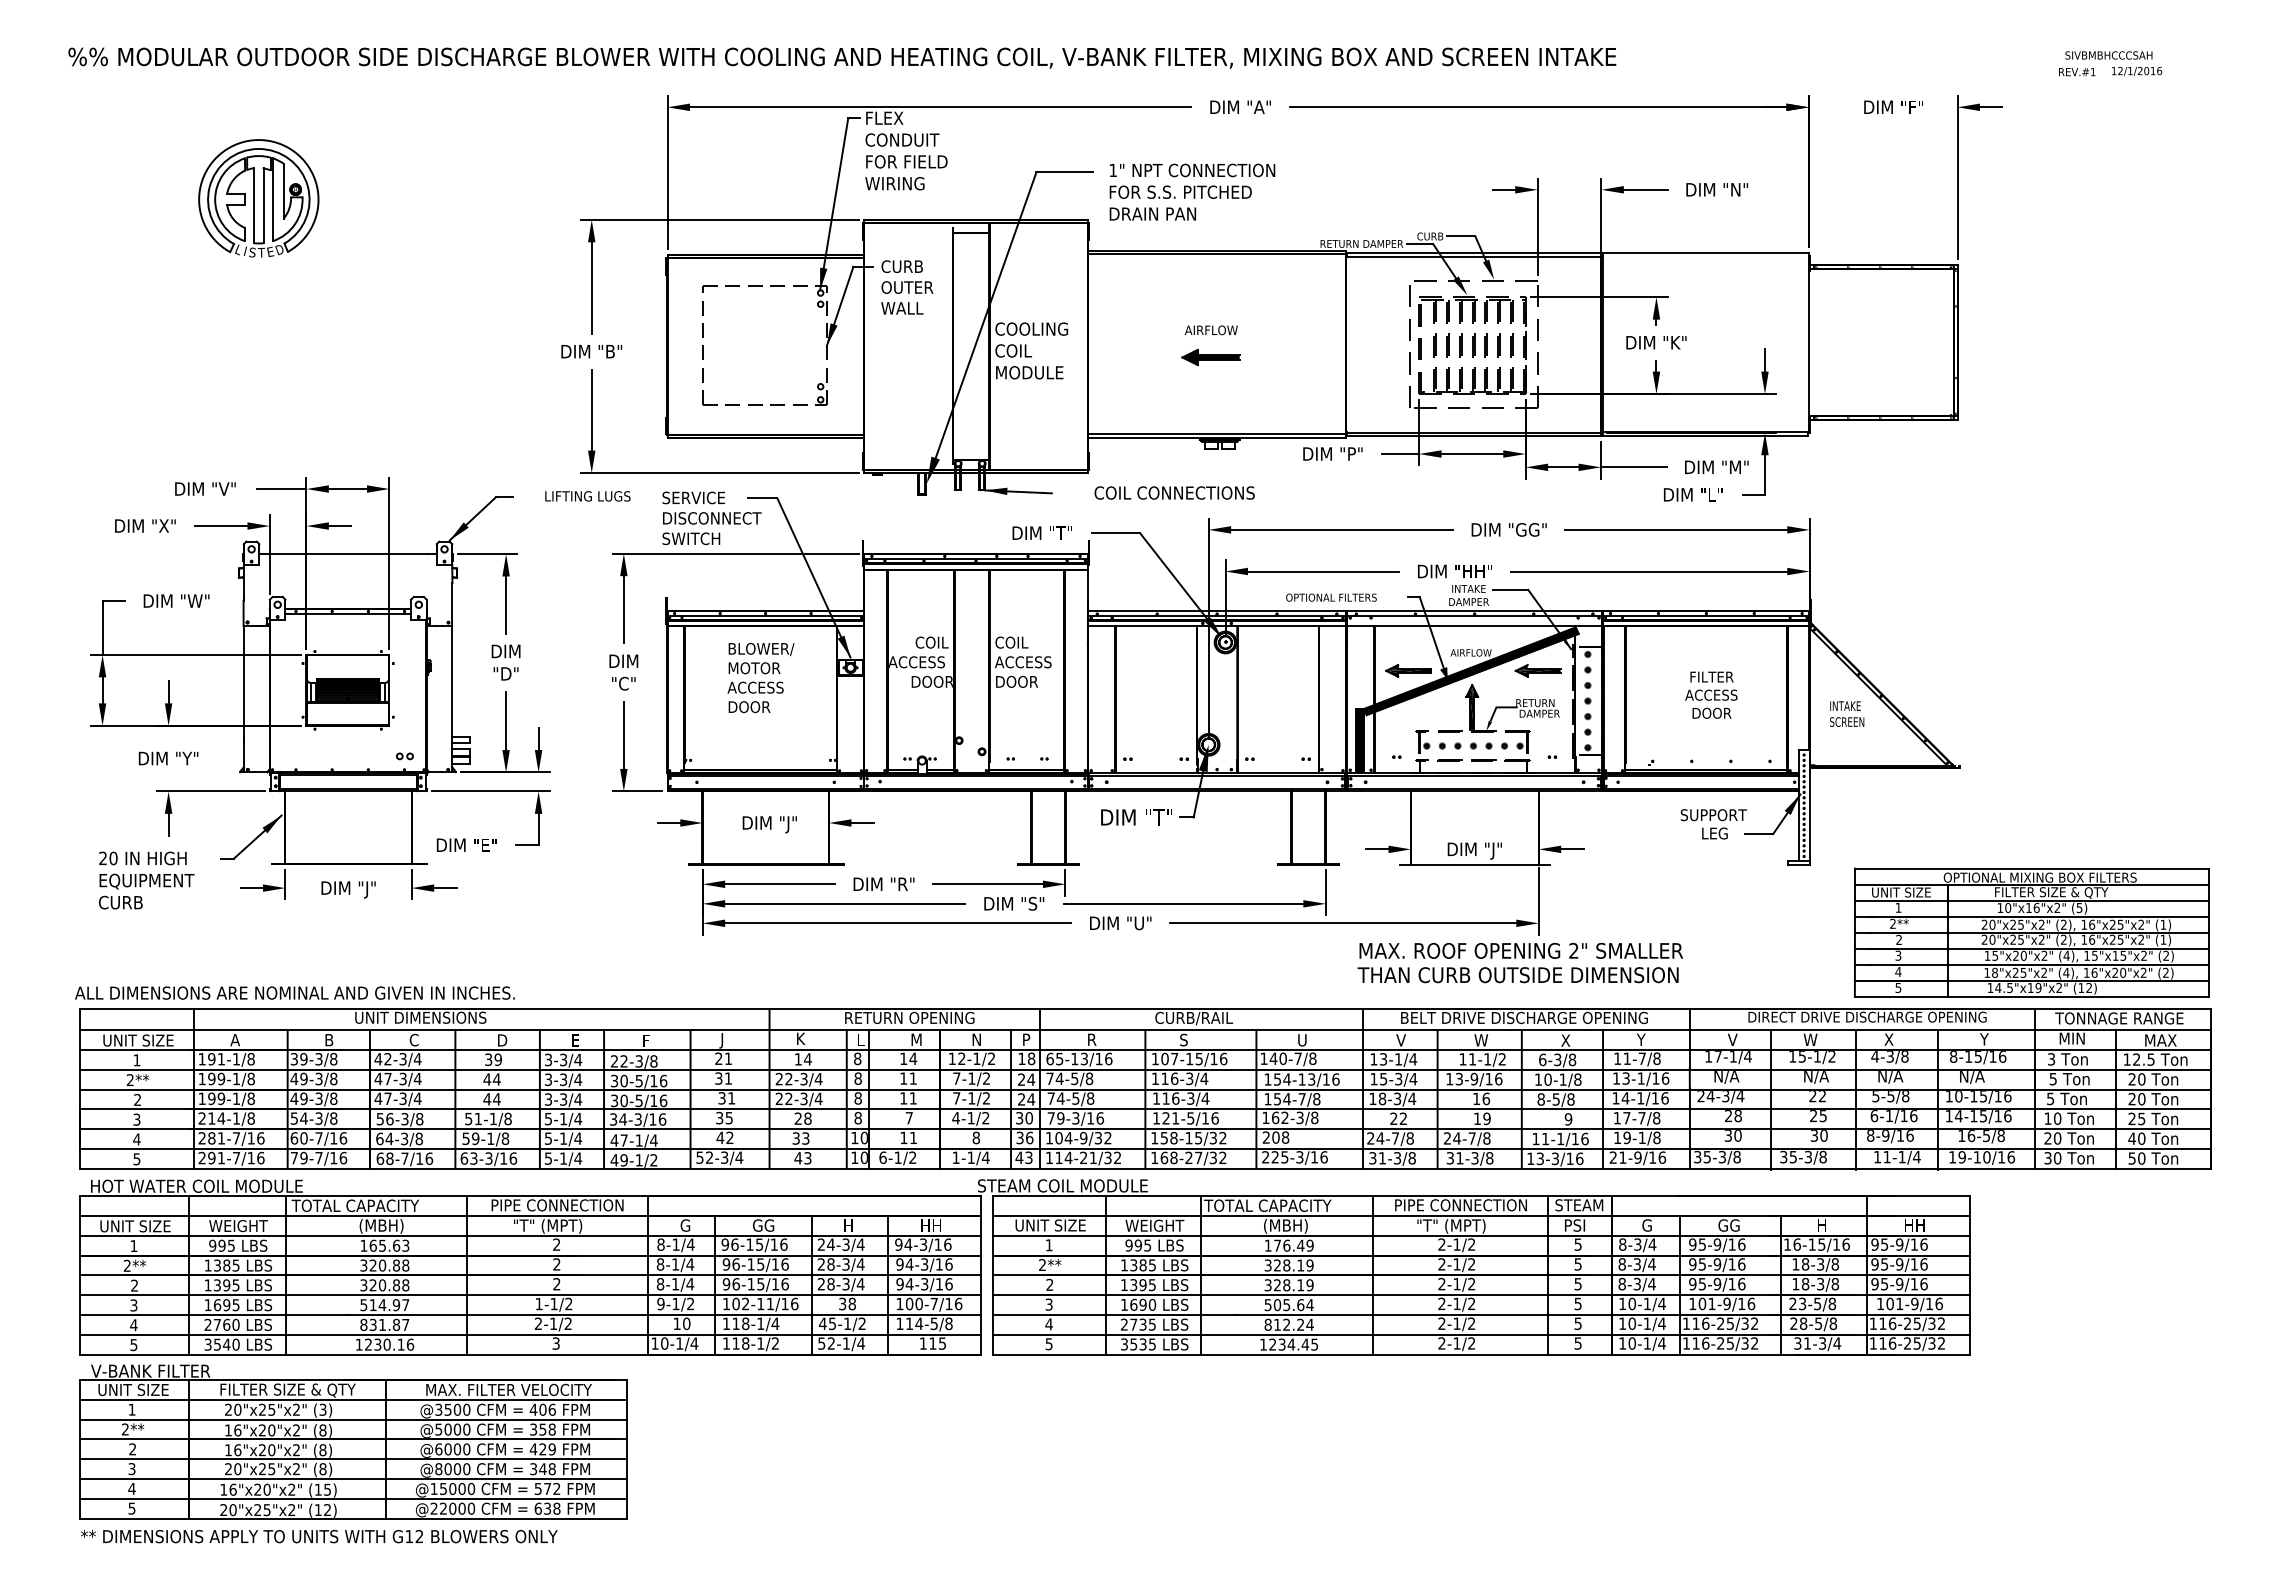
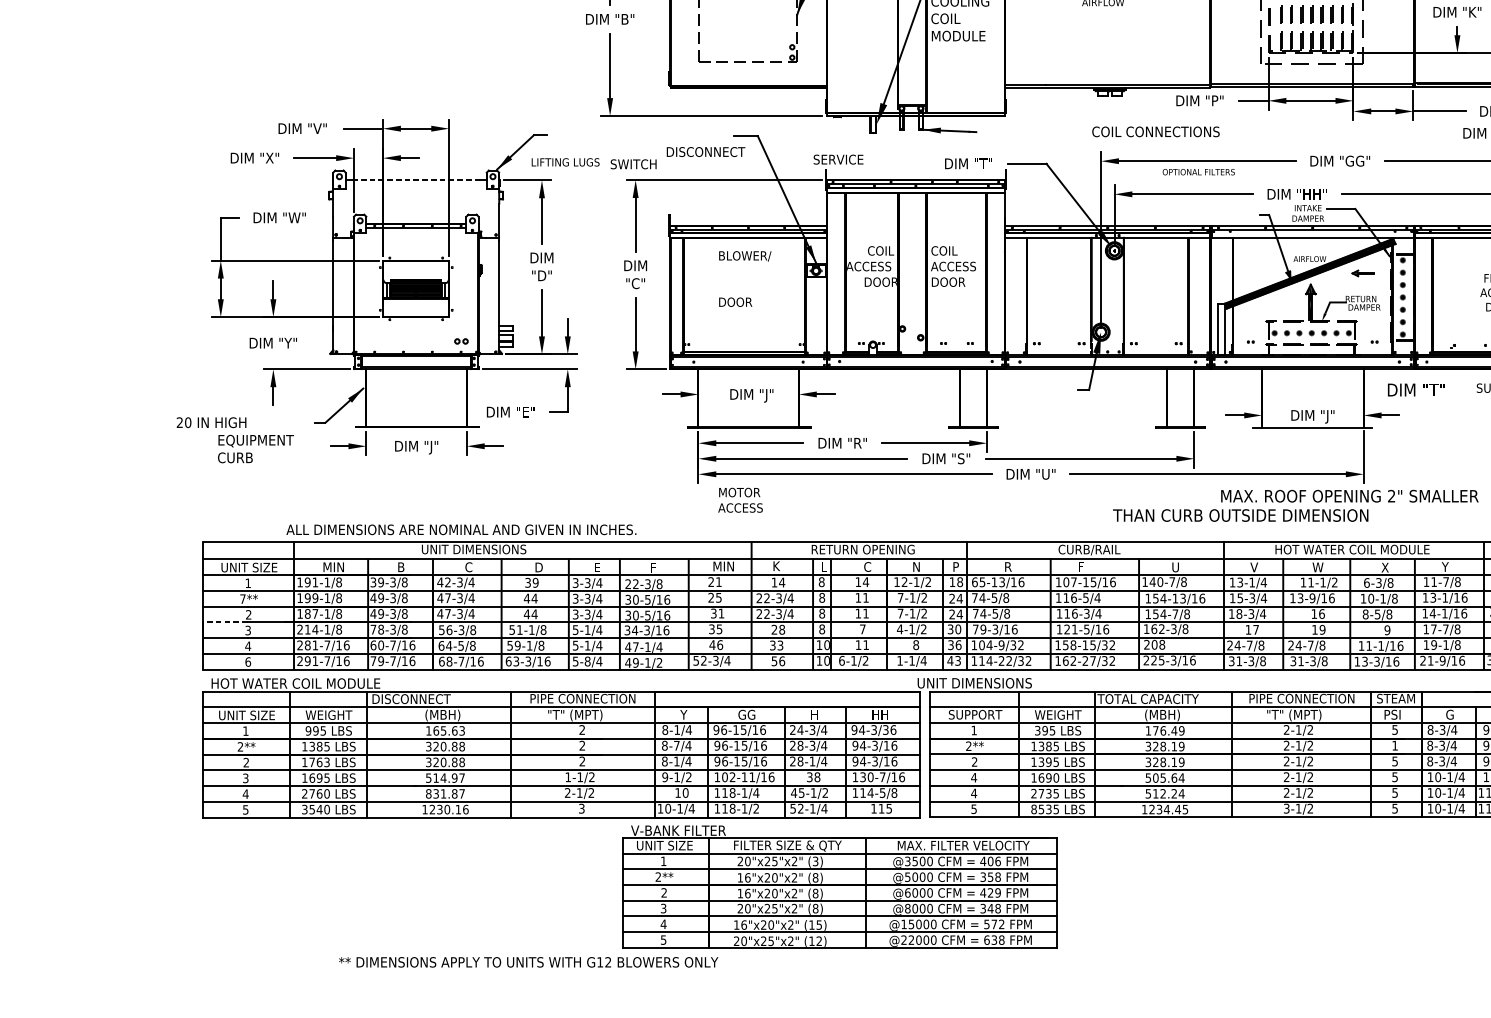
part: (1210, 357) -> (1102, 24), removed
text: (1174, 492) -> (1155, 131), moved
text: (587, 496) -> (565, 162), moved
text: (693, 497) -> (838, 159), moved
text: (691, 538) -> (633, 164), moved
line: (348, 553) -> (416, 179), solid -> dashed
text: (1331, 597) -> (1198, 172), moved
part: (1408, 670) -> (1260, 273), removed
part: (1537, 670) -> (1362, 273), size x0.6
text: (755, 677) -> (740, 499), moved
hatch: (1359, 741) -> (1221, 329), removed
text: (1136, 817) -> (1416, 390), moved
text: (142, 858) -> (211, 422), moved
text: (1517, 975) -> (1240, 515), moved
text: (294, 992) -> (461, 529), moved
text: (1524, 1017) -> (1352, 549), BELT DRIVE DISCHARGE OPENING -> HOT WATER COIL MODULE
text: (916, 1039) -> (868, 566), M -> C
text: (1183, 1039) -> (1081, 566), S -> F
text: (243, 1040) -> (332, 567), A -> MIN
text: (733, 1040) -> (722, 567), J -> MIN
text: (723, 1078) -> (714, 597), 31 -> 25
text: (1189, 1078) -> (1085, 597), 116-3/4 -> 116-5/4
text: (129, 1079) -> (242, 598), 2** -> 7**
text: (216, 1098) -> (311, 613), 199-1/8 -> 187-1/8
line: (108, 1109) -> (225, 622), solid -> dashed
text: (298, 1118) -> (376, 629), 54-3/8 -> 78-3/8
text: (1398, 1118) -> (1252, 629), 22 -> 17
text: (729, 1137) -> (719, 644), 42 -> 46
text: (404, 1138) -> (461, 645), 64-3/8 -> 64-5/8
text: (1092, 1157) -> (1008, 660), 114-21/32 -> 114-22/32
text: (1173, 1157) -> (1073, 660), 168-27/32 -> 162-27/32
text: (563, 1158) -> (587, 661), 5-1/4 -> 5-8/4
text: (802, 1158) -> (777, 661), 43 -> 56
text: (136, 1159) -> (247, 662), 5 -> 6
text: (1062, 1185) -> (984, 682), STEAM COIL MODULE -> UNIT DIMENSIONS
text: (354, 1205) -> (421, 698), TOTAL CAPACITY -> DISCONNECT
text: (685, 1225) -> (684, 714), G -> Y
text: (1050, 1225) -> (975, 714), UNIT SIZE -> SUPPORT
text: (937, 1244) -> (885, 729), 94-3/16 -> 94-3/36
text: (1128, 1245) -> (1037, 730), 995 -> 395
text: (675, 1264) -> (676, 745), 8-1/4 -> 8-7/4
text: (1577, 1264) -> (1394, 745), 5 -> 1
text: (845, 1284) -> (812, 761), 28-3/4 -> 28-1/4
text: (226, 1285) -> (319, 762), 1395 -> 1763
text: (909, 1303) -> (862, 776), 100-7/16 -> 130-7/16
text: (1048, 1304) -> (973, 777), 3 -> 4
text: (1267, 1324) -> (1147, 793), 812.24 -> 512.24
text: (1441, 1343) -> (1286, 808), 2-1/2 -> 3-1/2
text: (1124, 1344) -> (1034, 809), 3535 -> 8535
part: (353, 1441) -> (839, 886), moved
text: (319, 1536) -> (528, 962), moved

